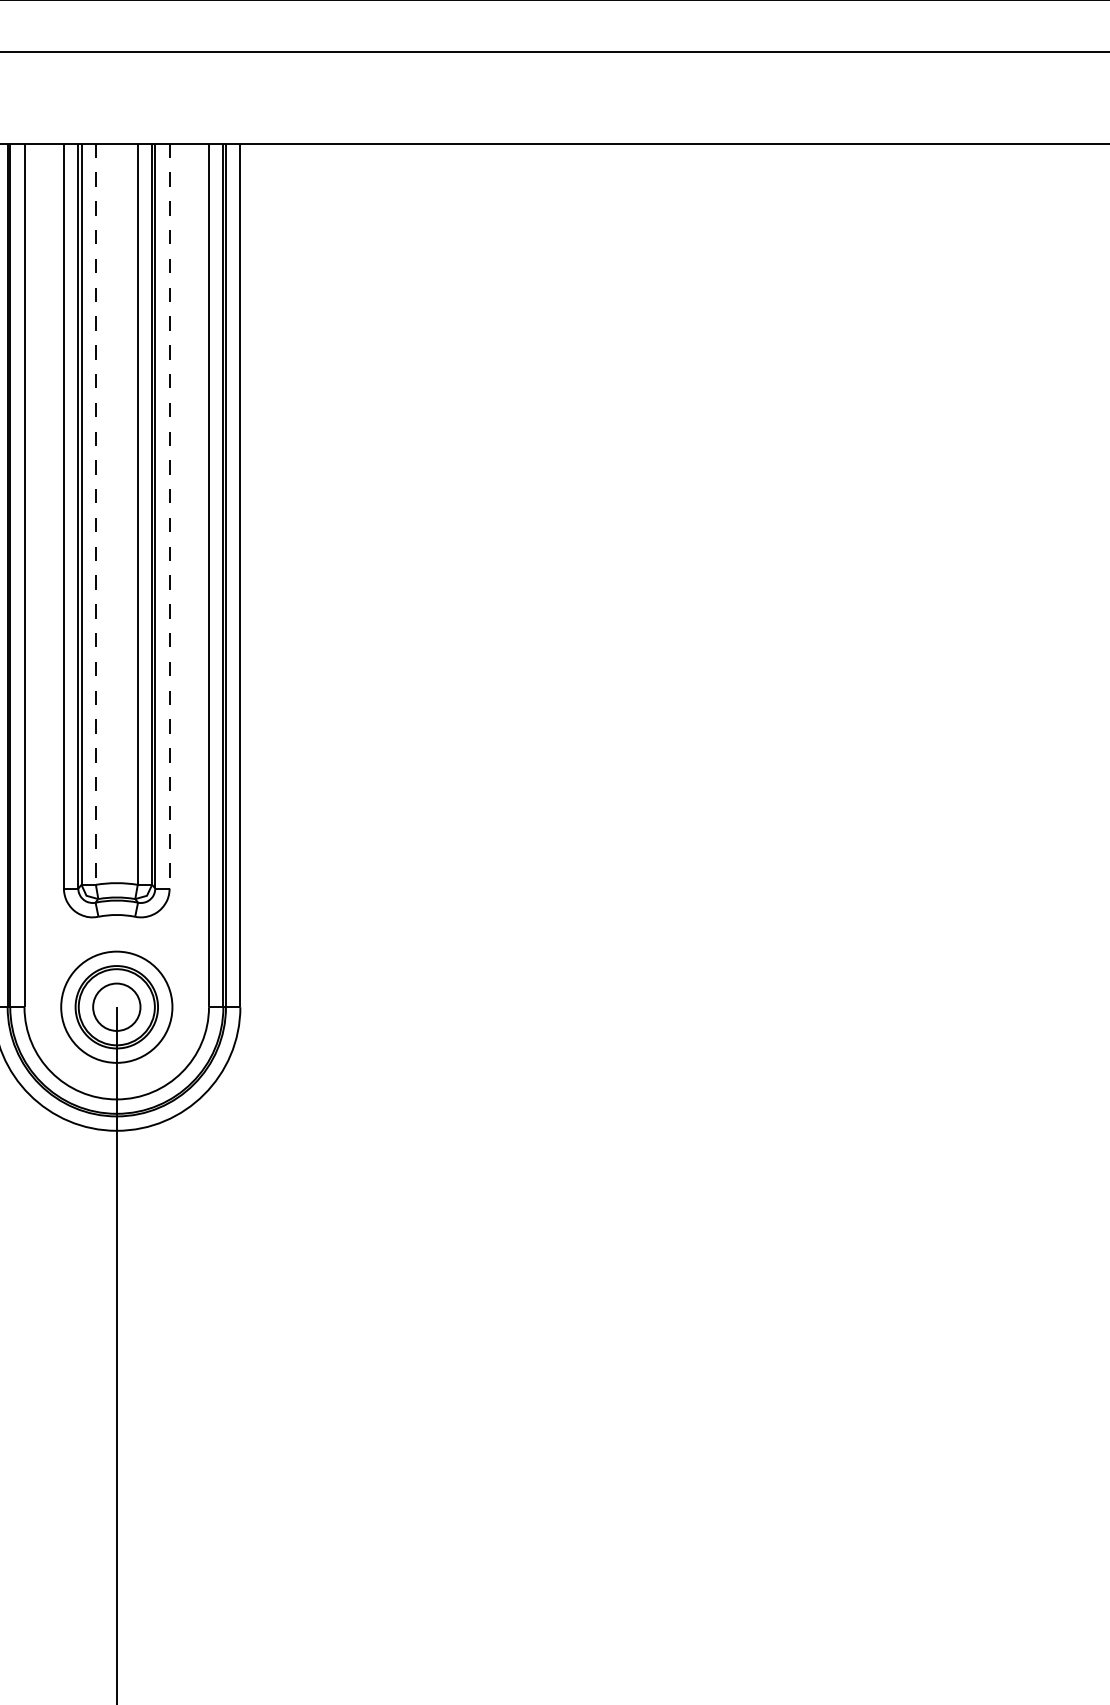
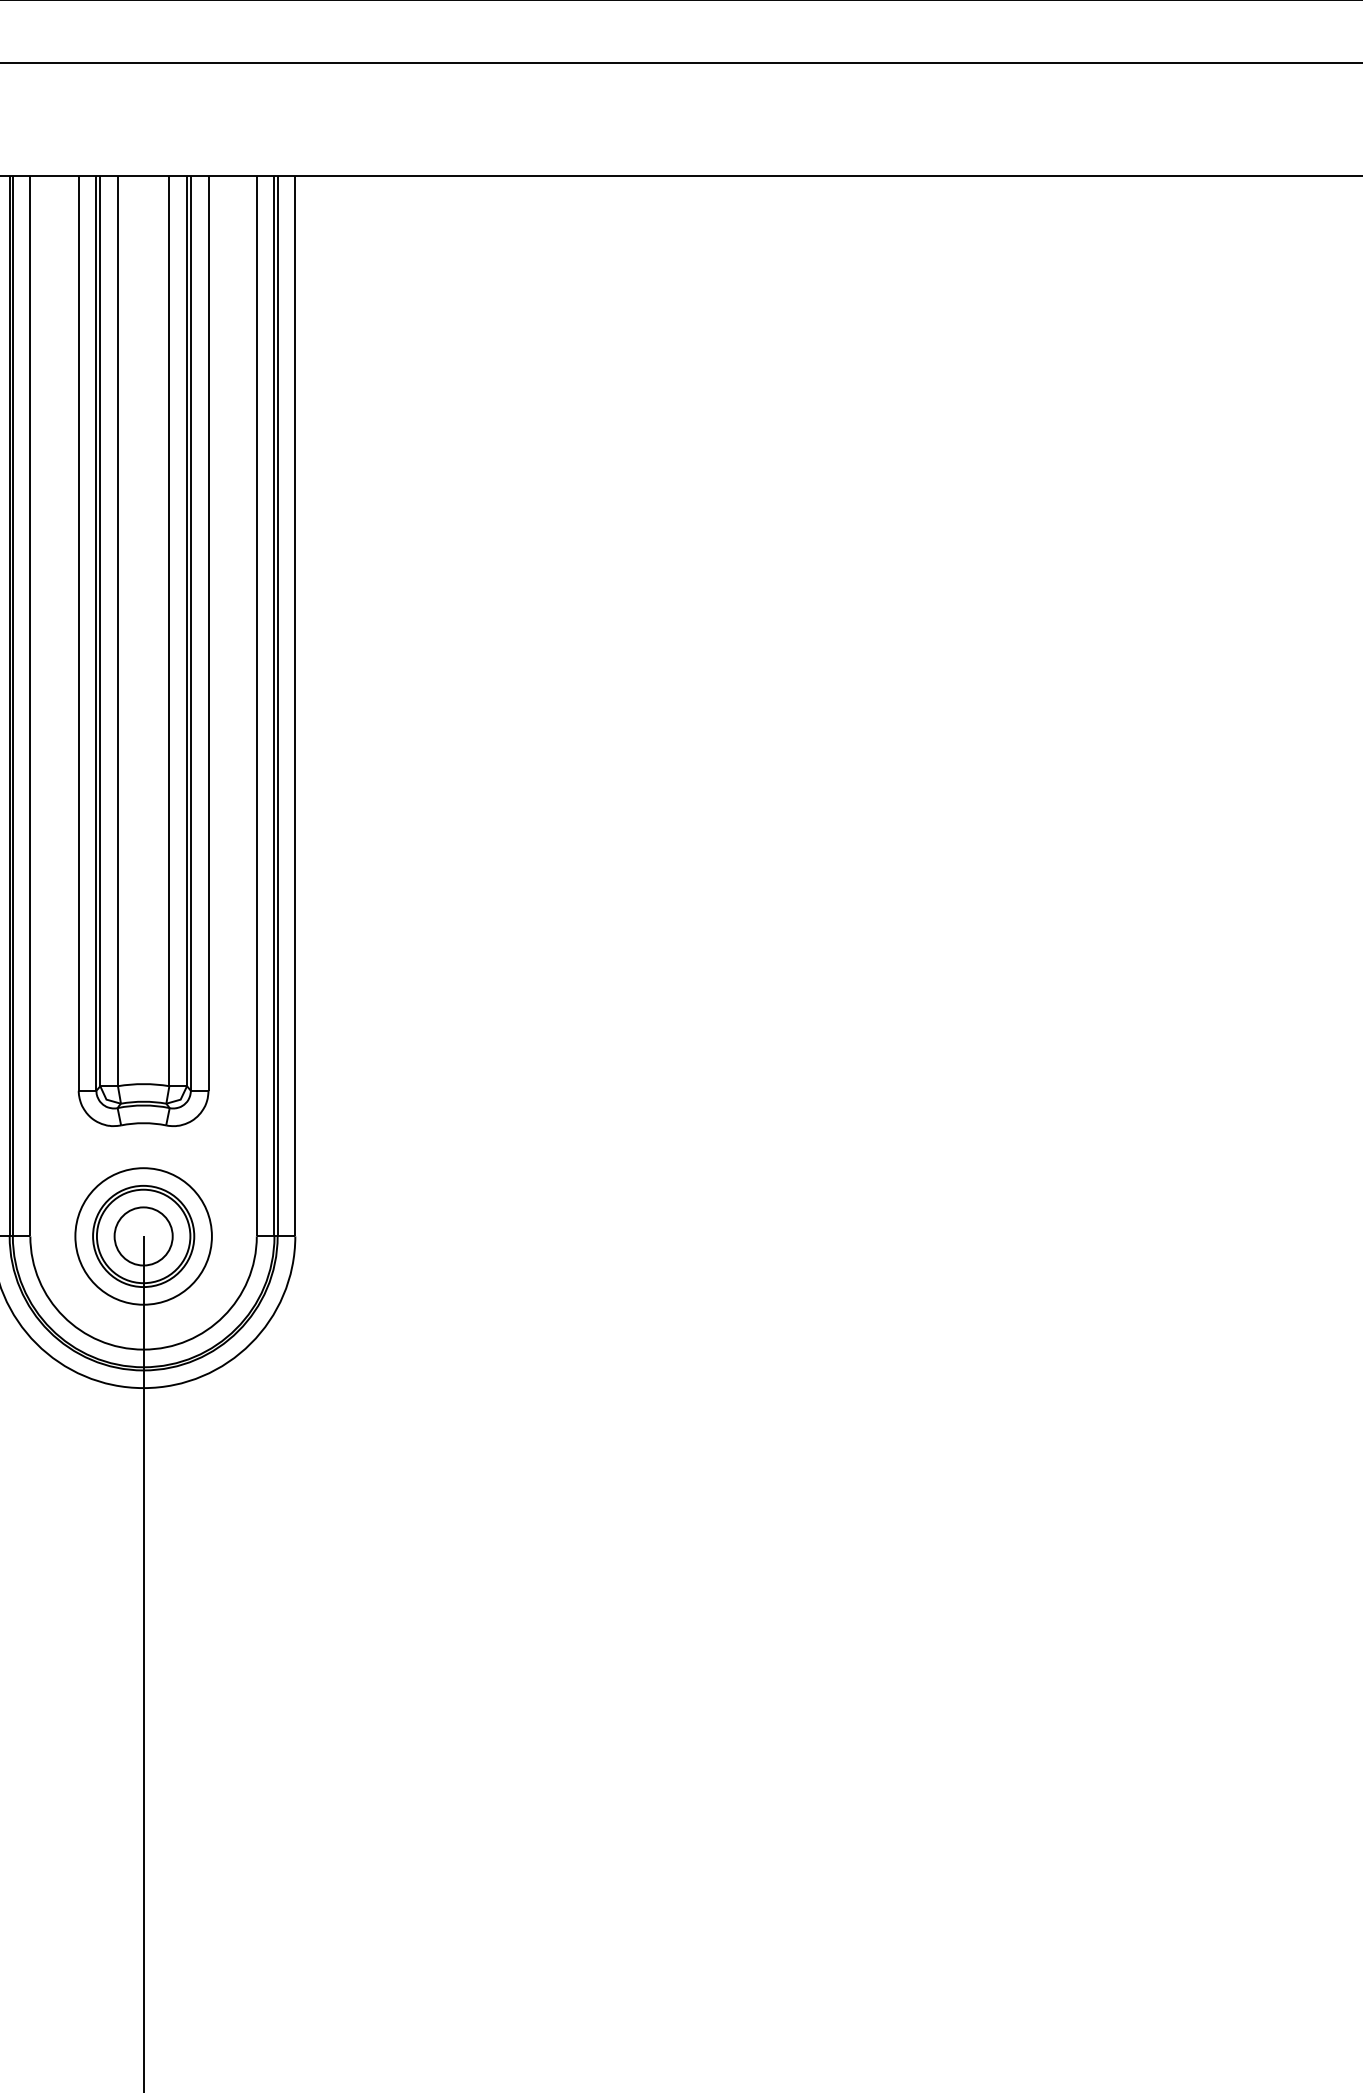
line: (95, 514) -> (117, 631), dashed -> solid
line: (169, 516) -> (208, 634), dashed -> solid

